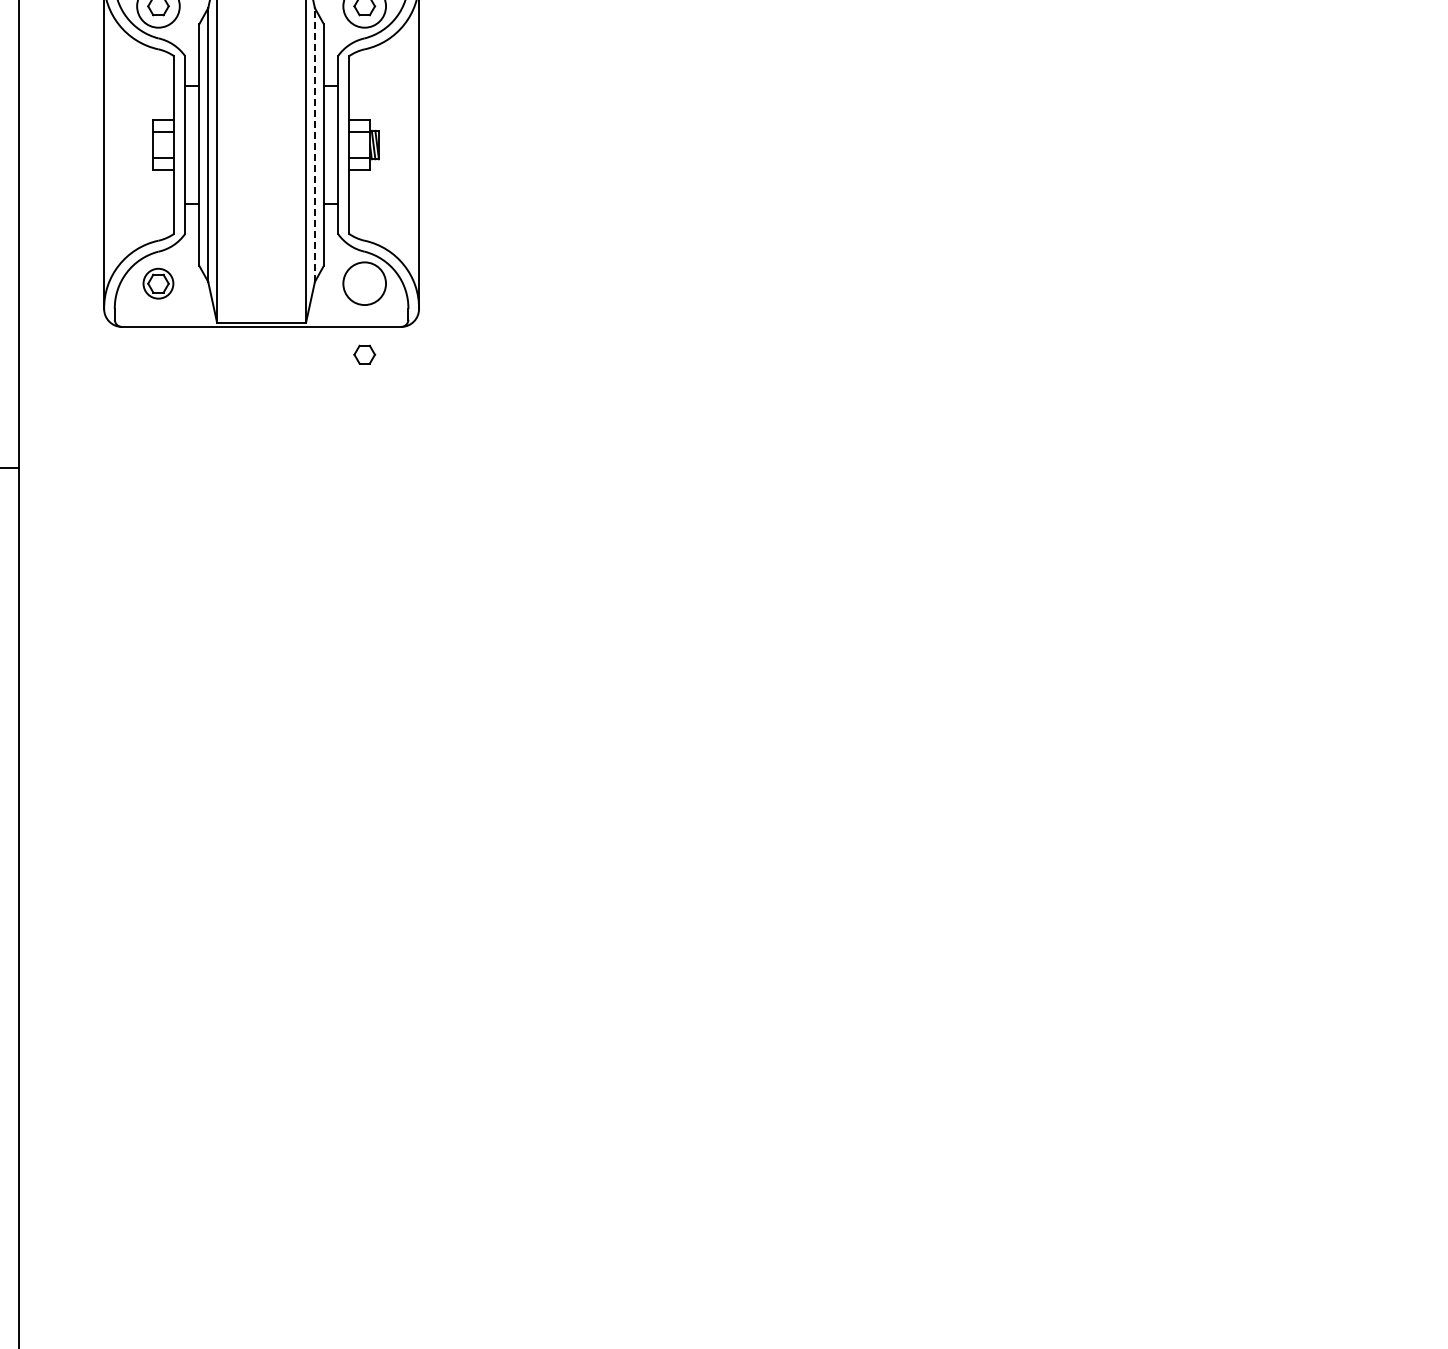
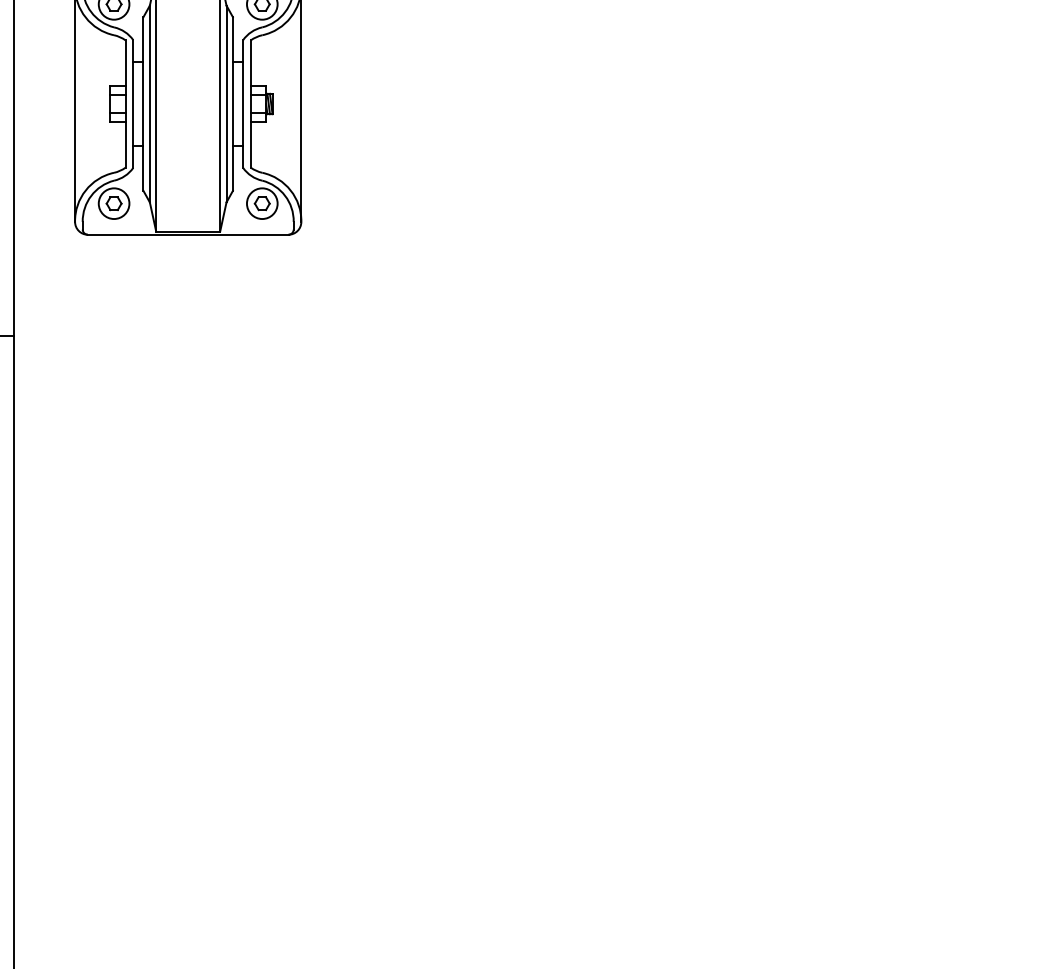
line: (314, 145) -> (226, 104), dashed -> solid
circle: (158, 283) -> (114, 203), size x1.43
part: (364, 354) -> (262, 203), moved

